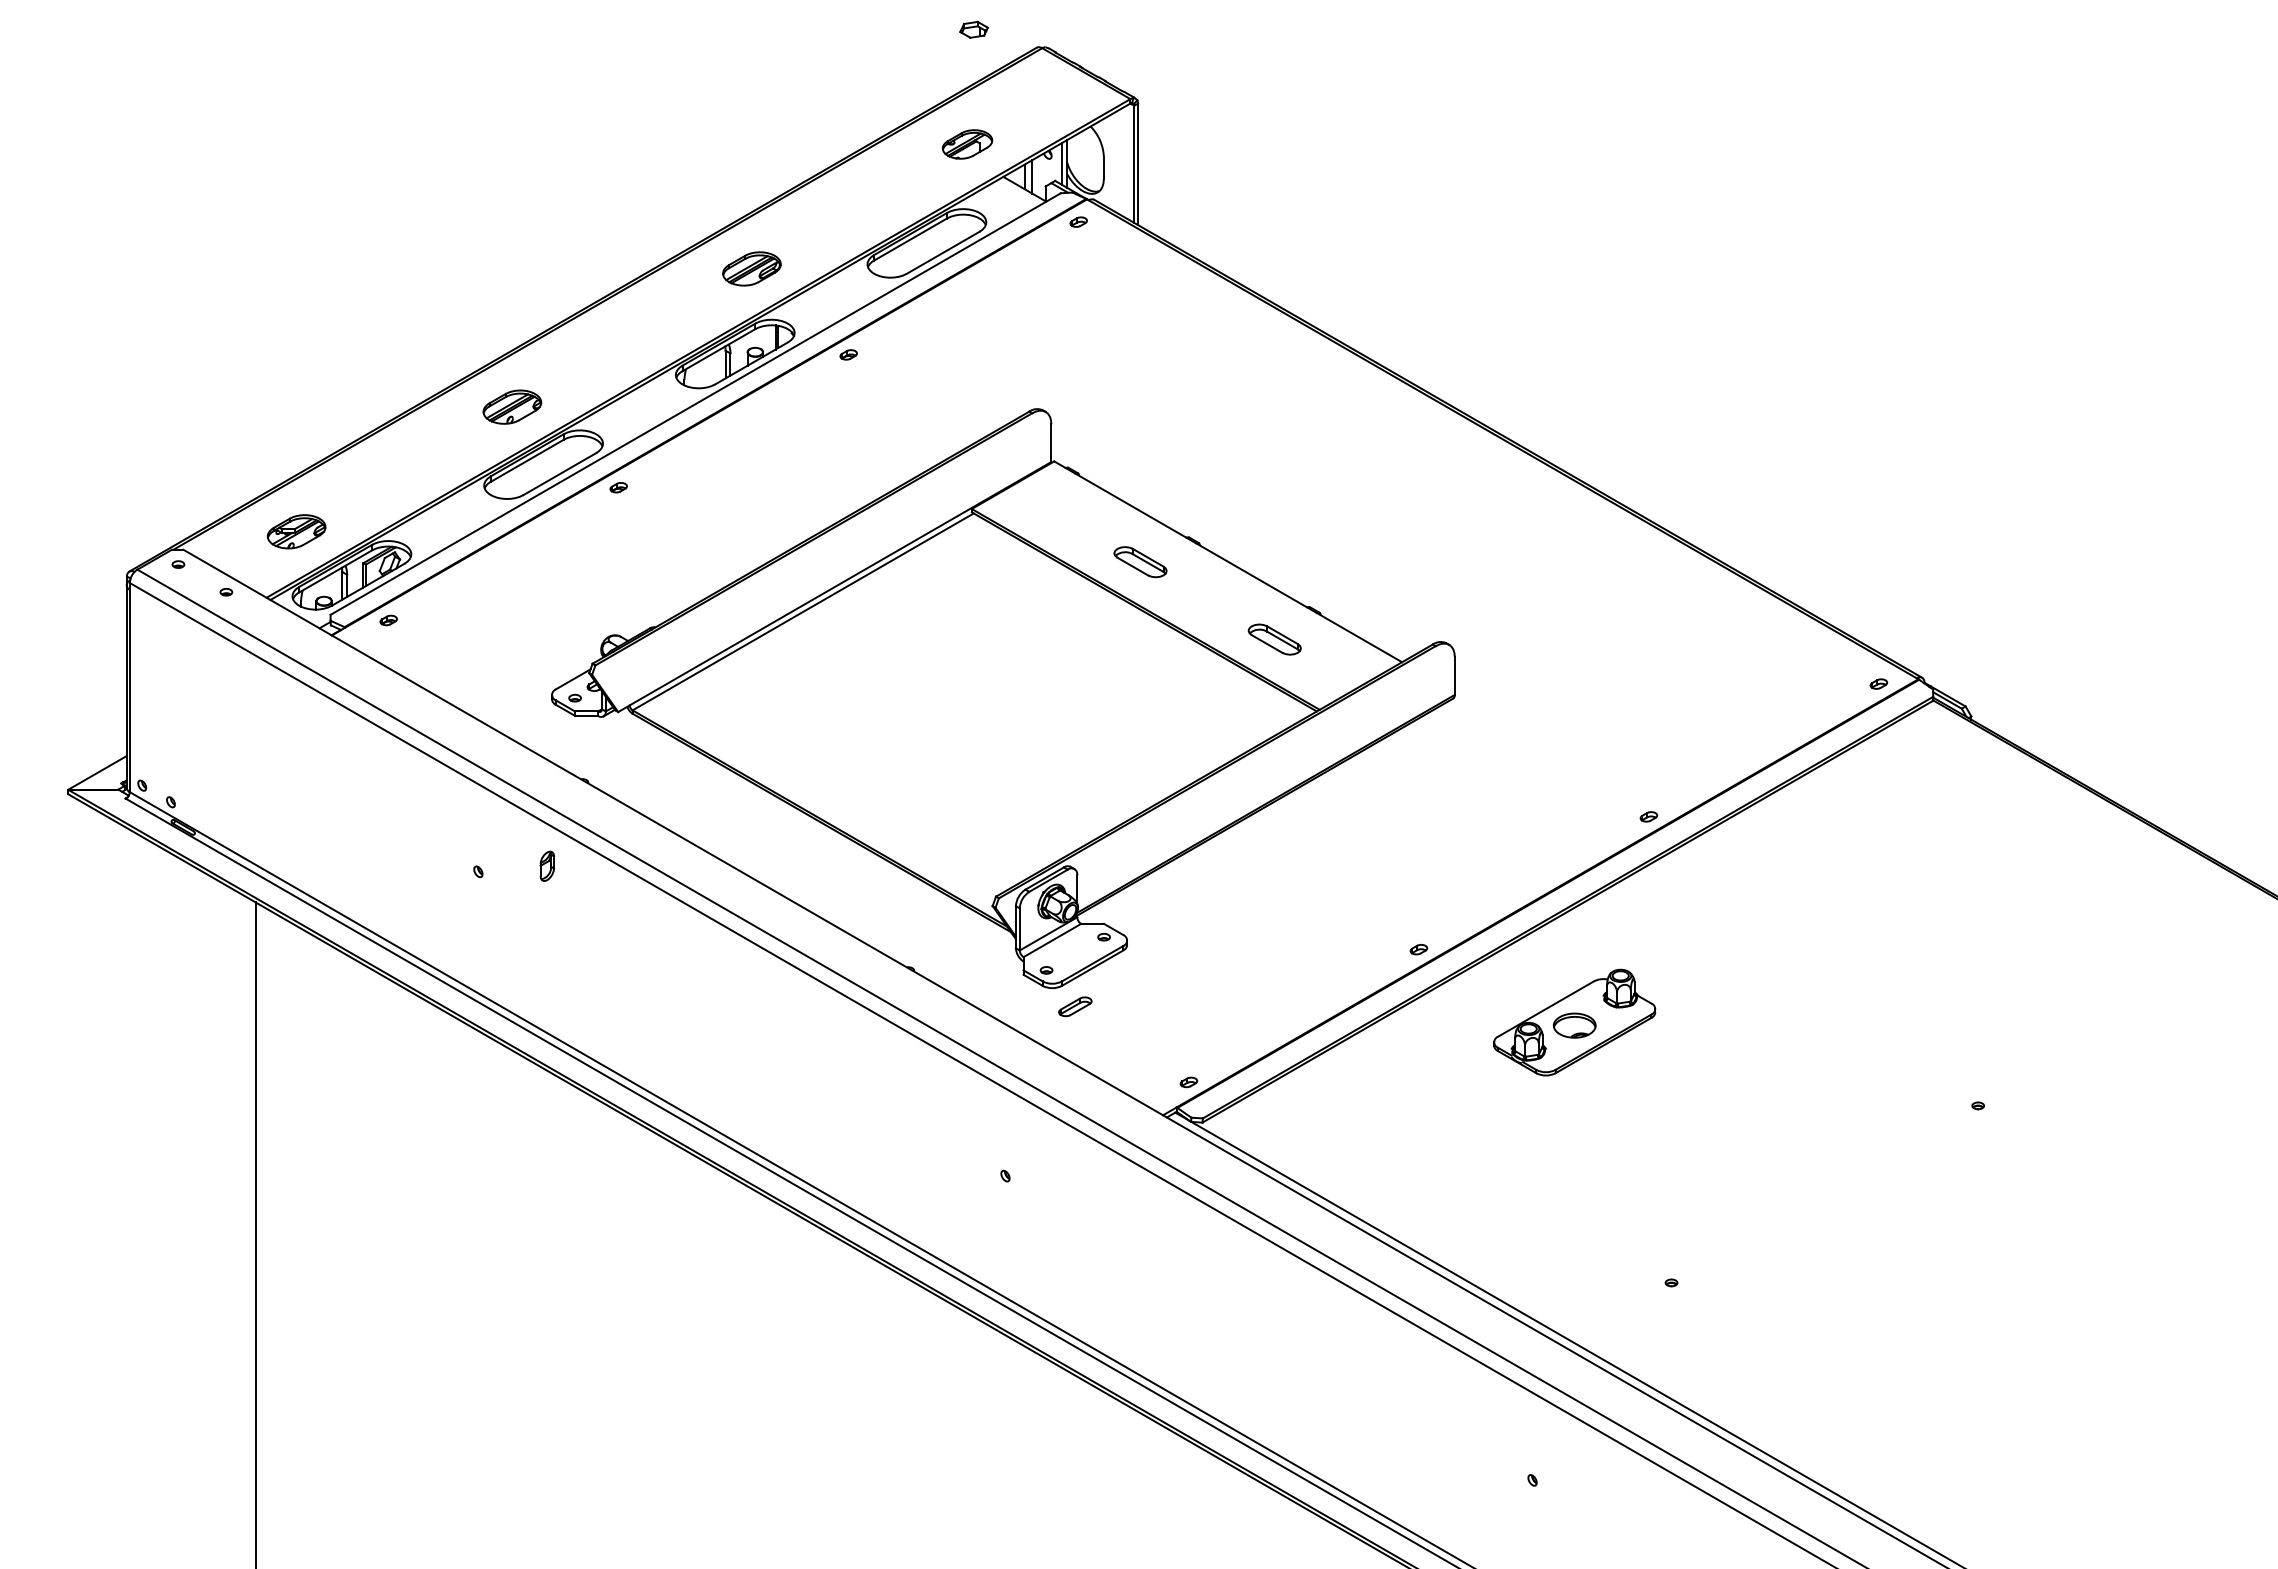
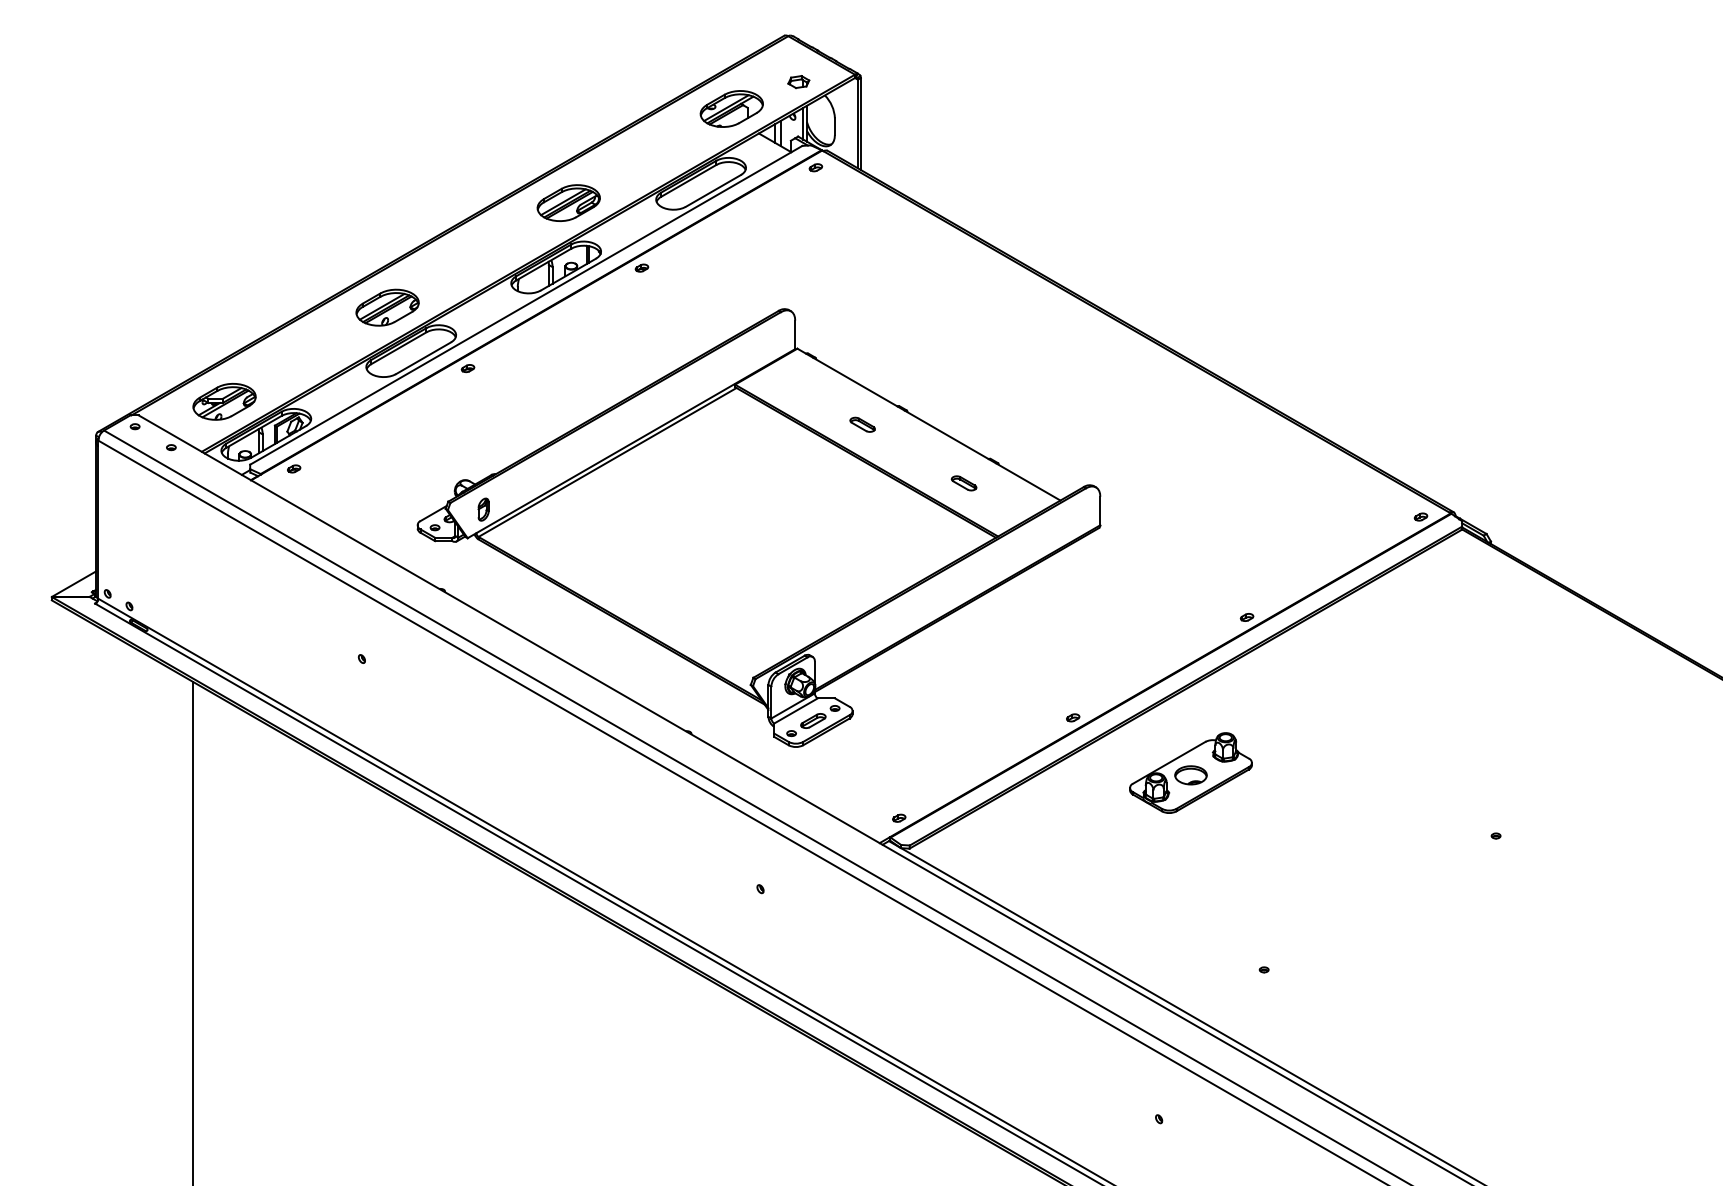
part: (973, 29) -> (798, 81), moved
part: (967, 144) -> (731, 109), size x1.67
part: (751, 268) -> (568, 202), size x1.43
part: (512, 406) -> (387, 307), size x1.43
part: (296, 531) -> (224, 401), size x1.43
part: (1140, 561) -> (862, 424), size x0.62
part: (1274, 639) -> (963, 483), size x0.62
part: (547, 865) -> (483, 509), moved
part: (1075, 1006) -> (813, 720), moved

